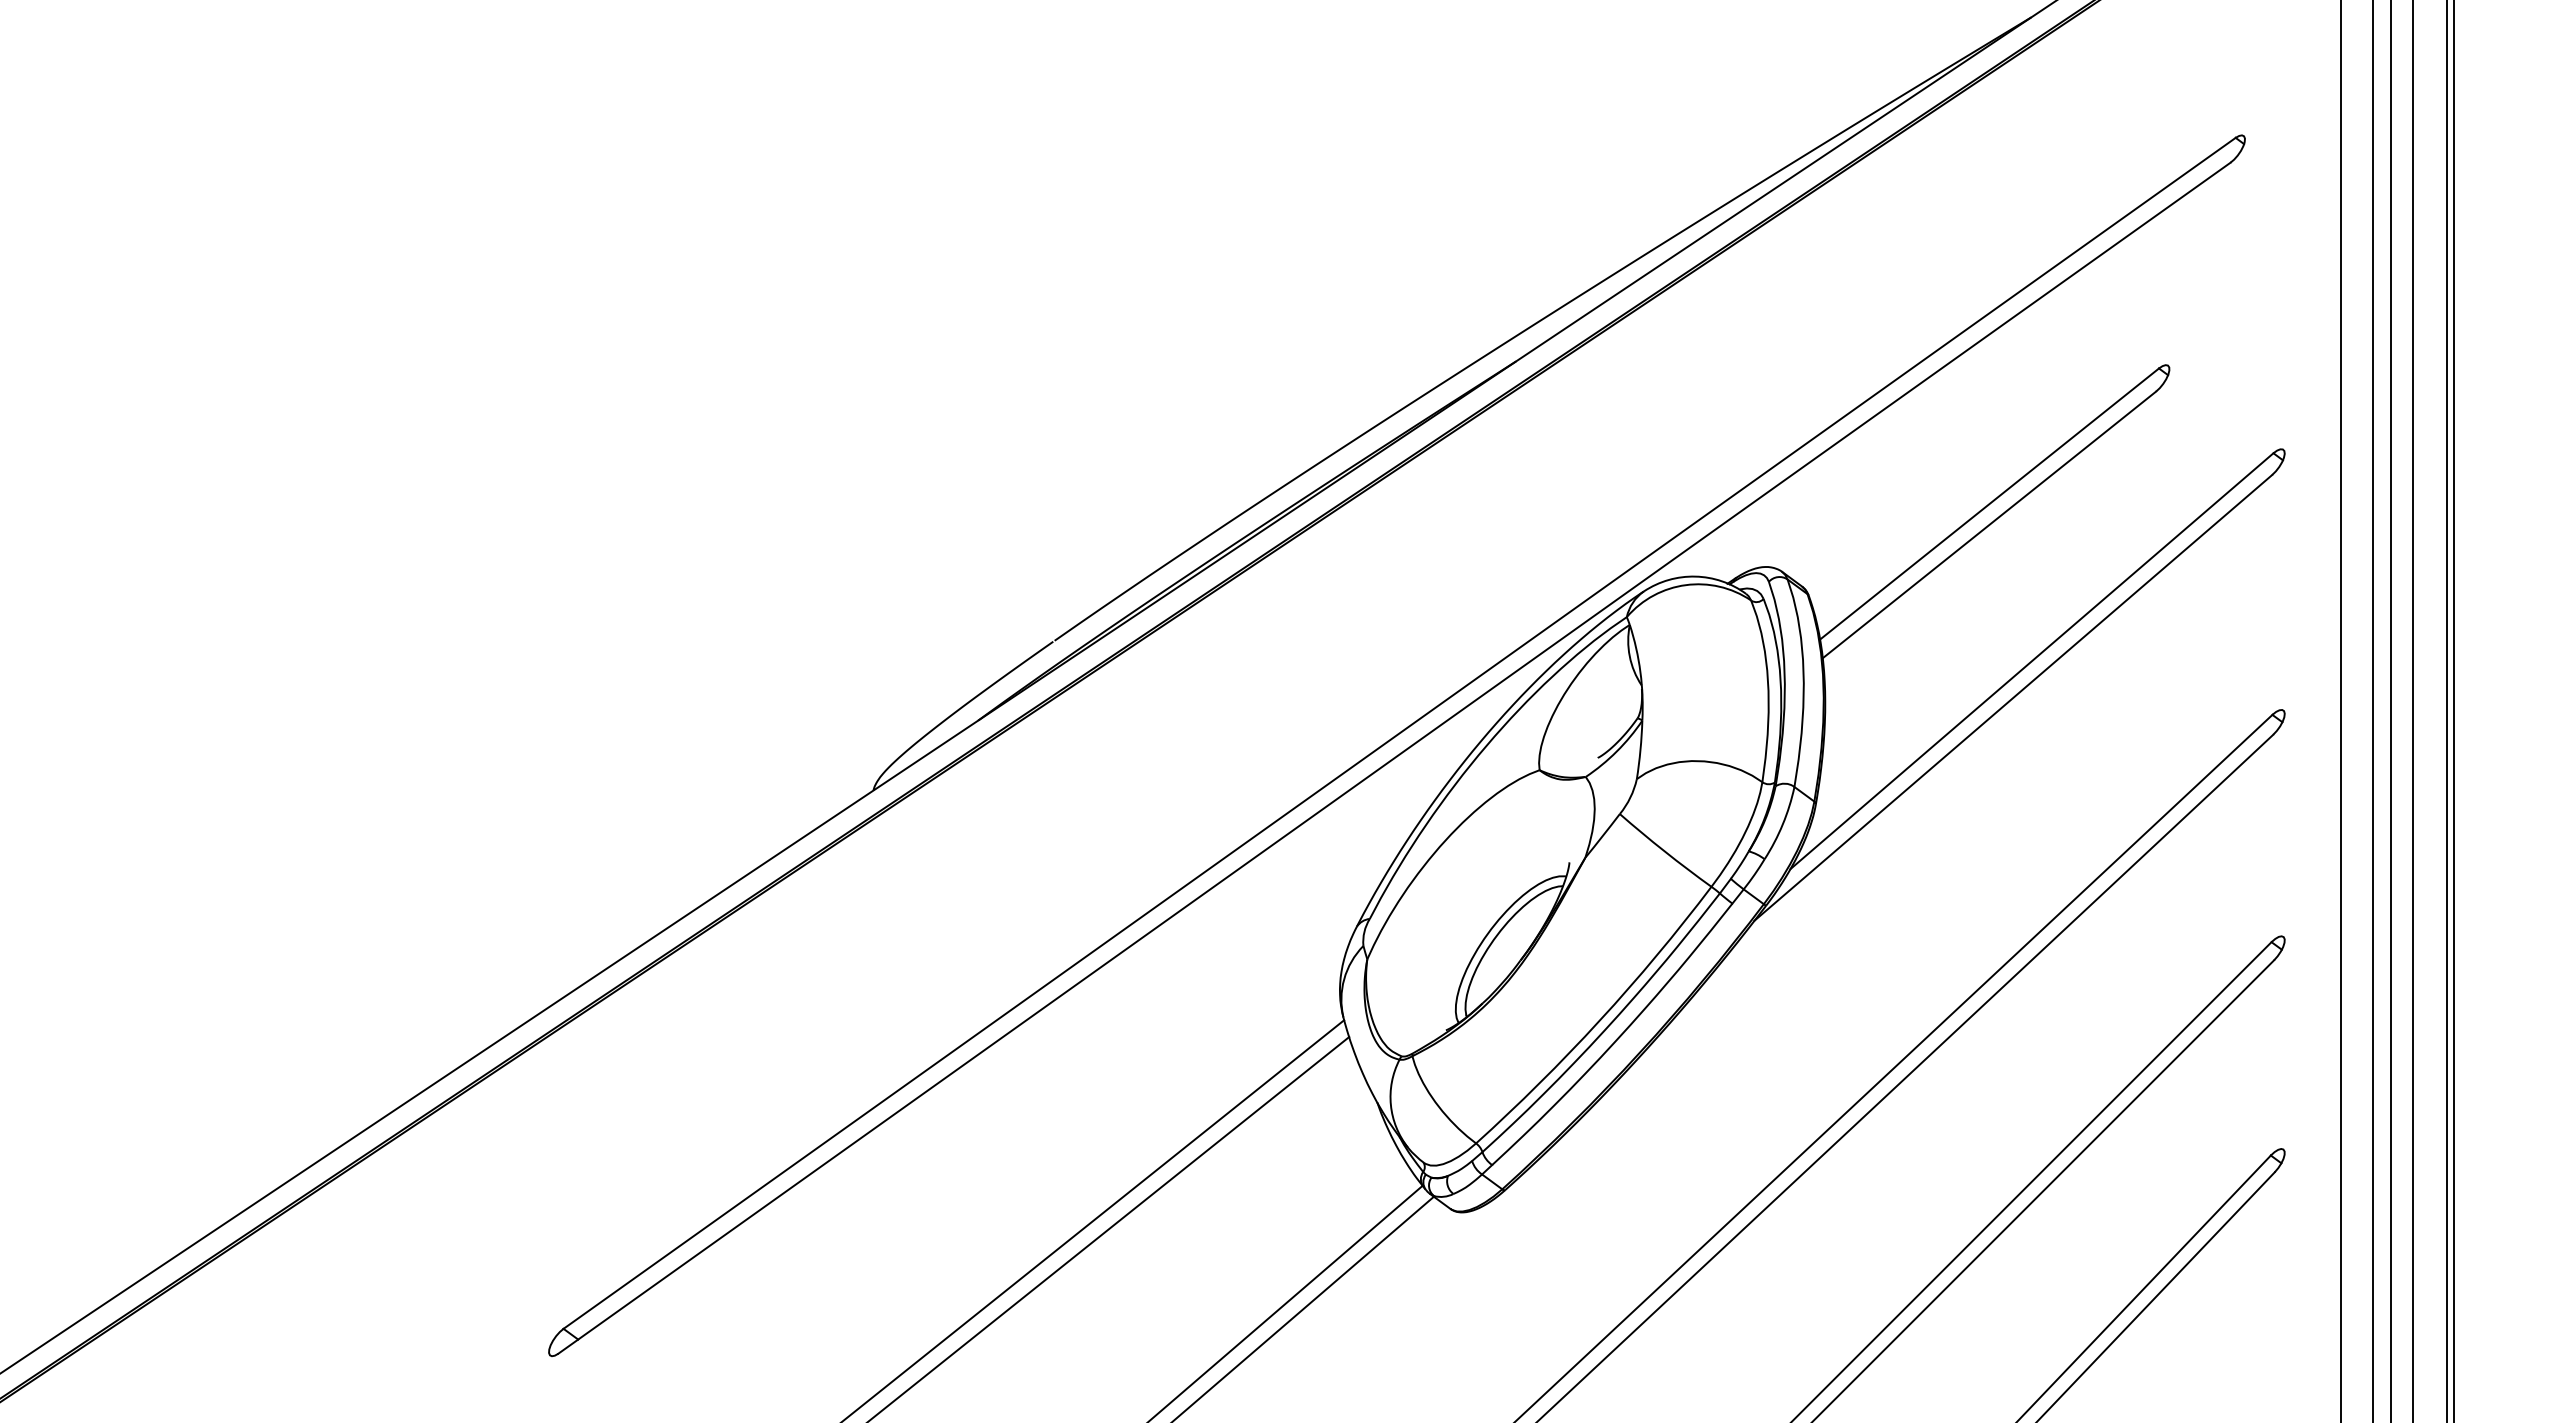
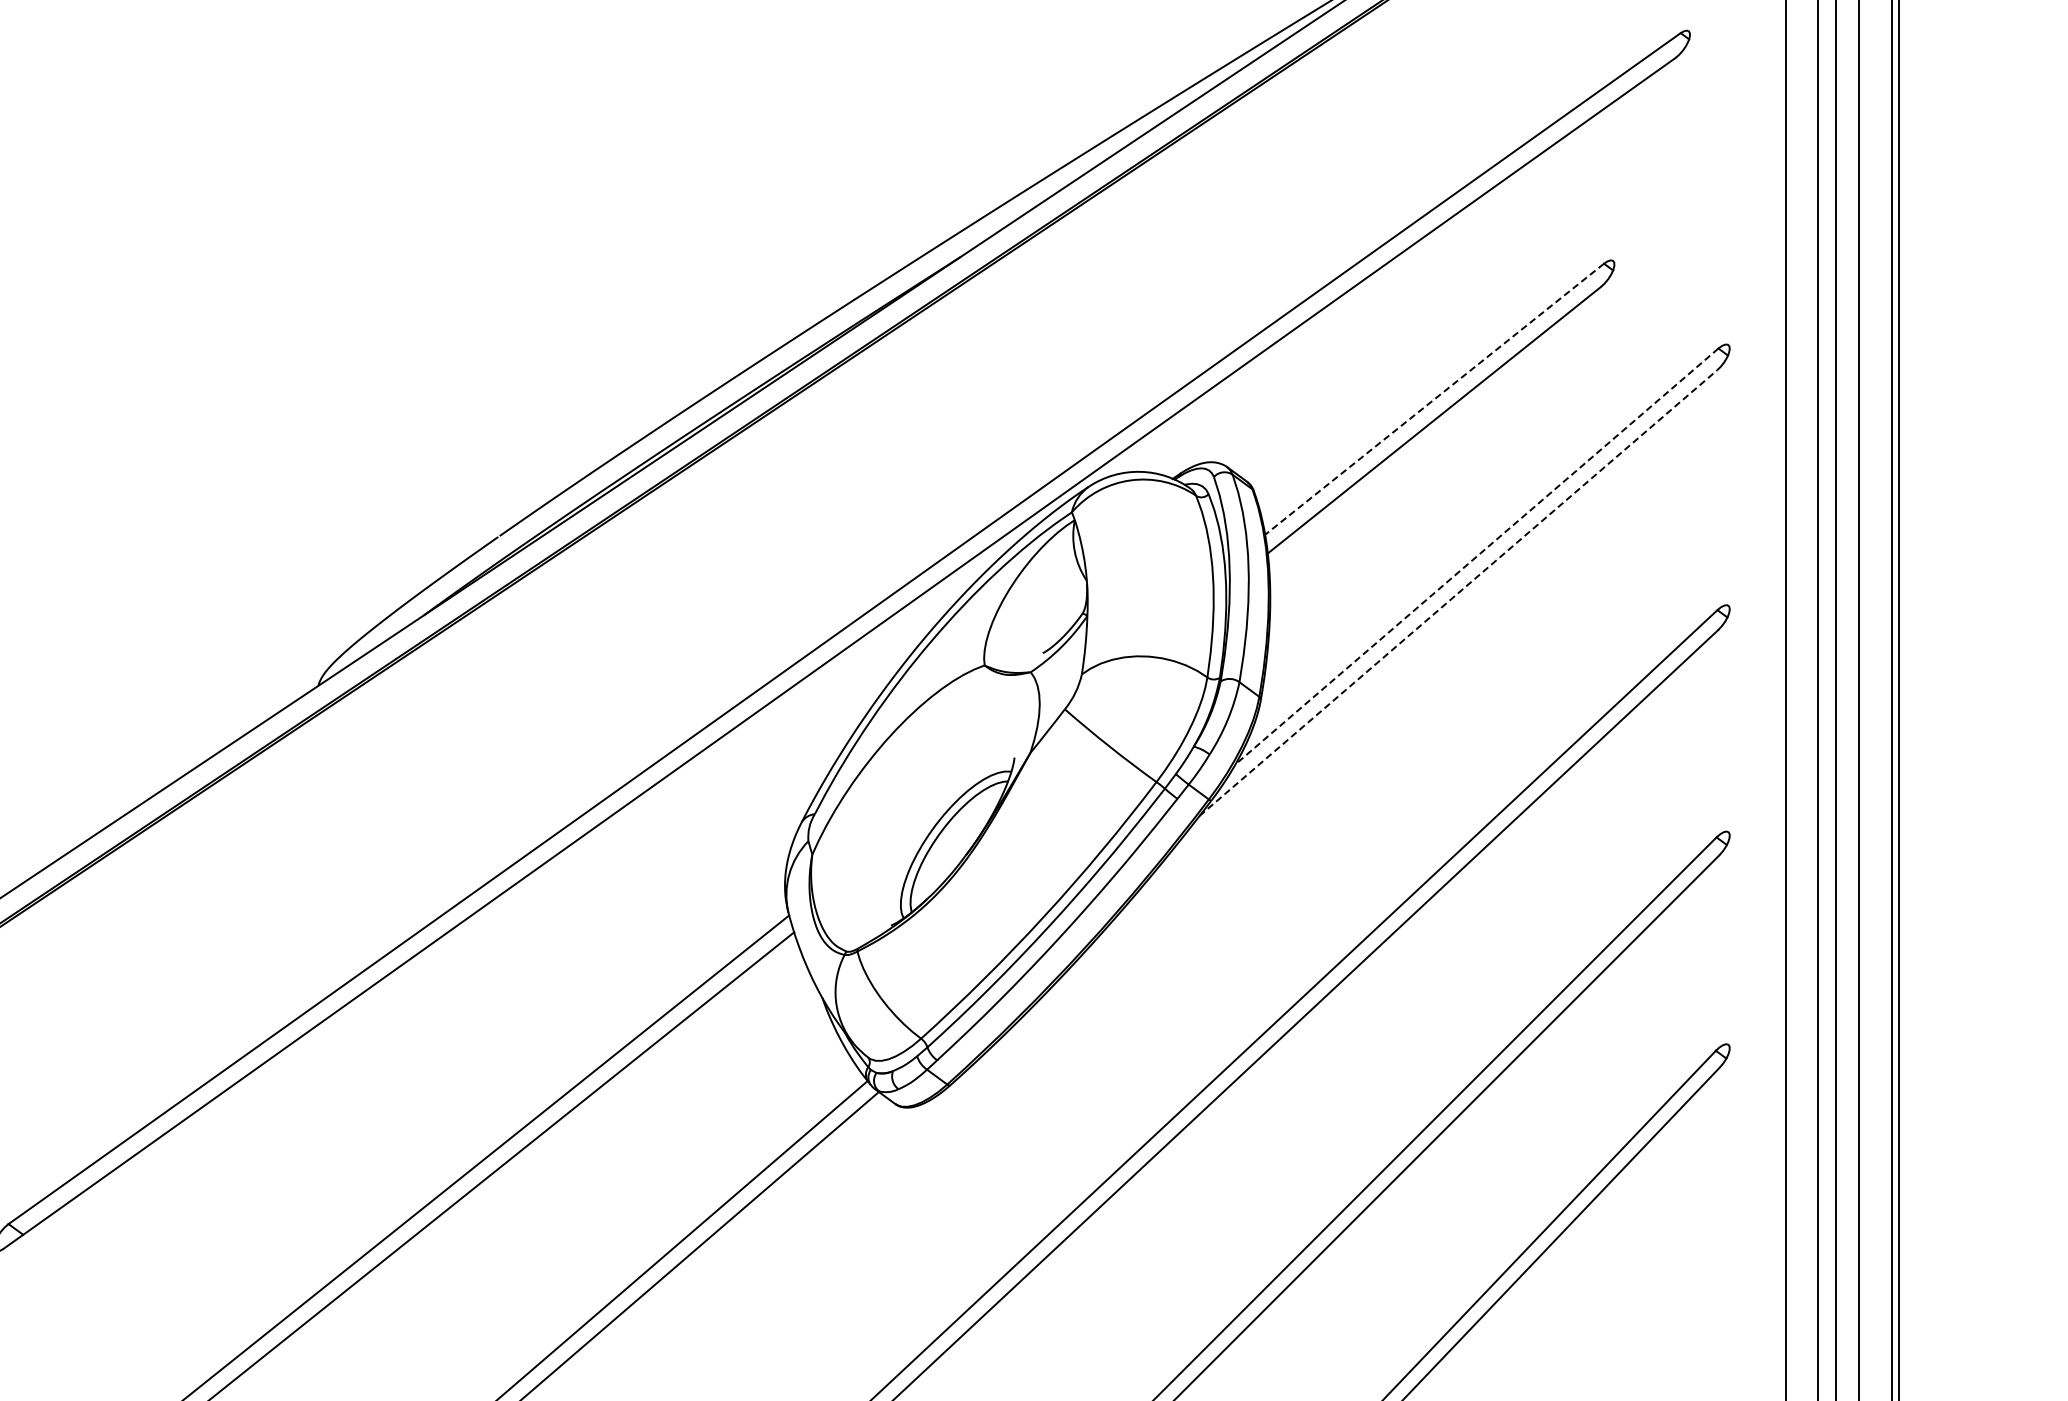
line: (1989, 504) -> (1434, 399), solid -> dashed
line: (2031, 661) -> (1476, 556), solid -> dashed
line: (2013, 697) -> (1458, 592), solid -> dashed

